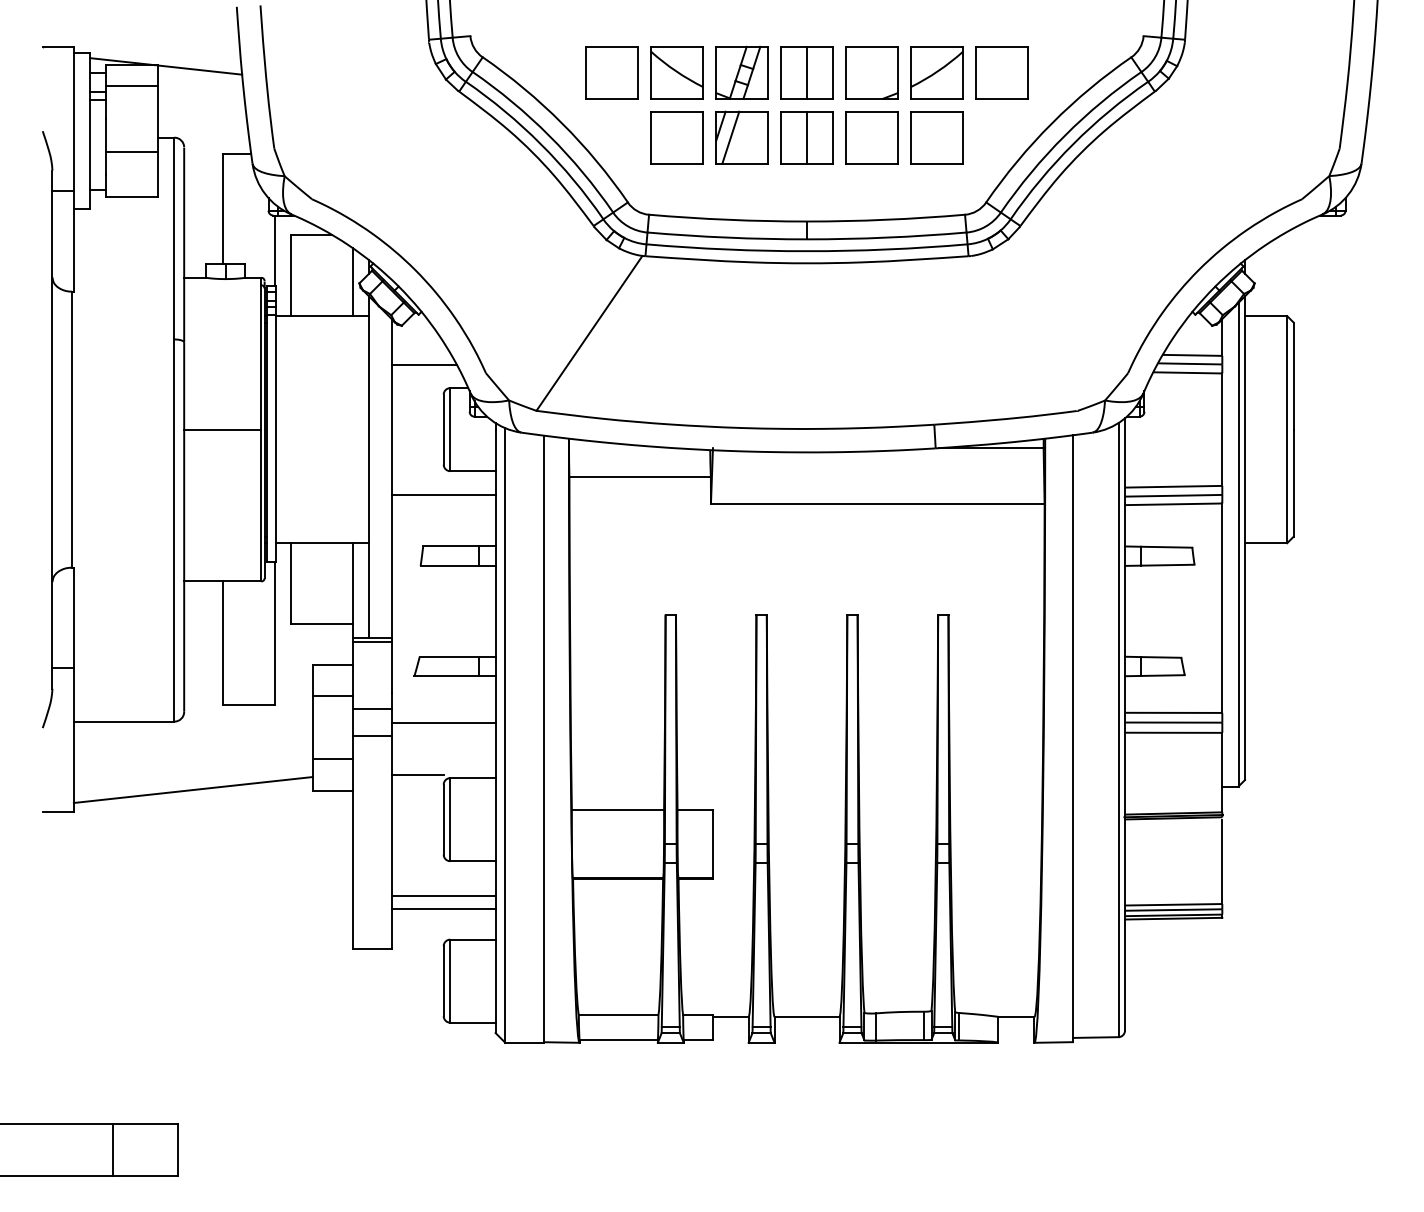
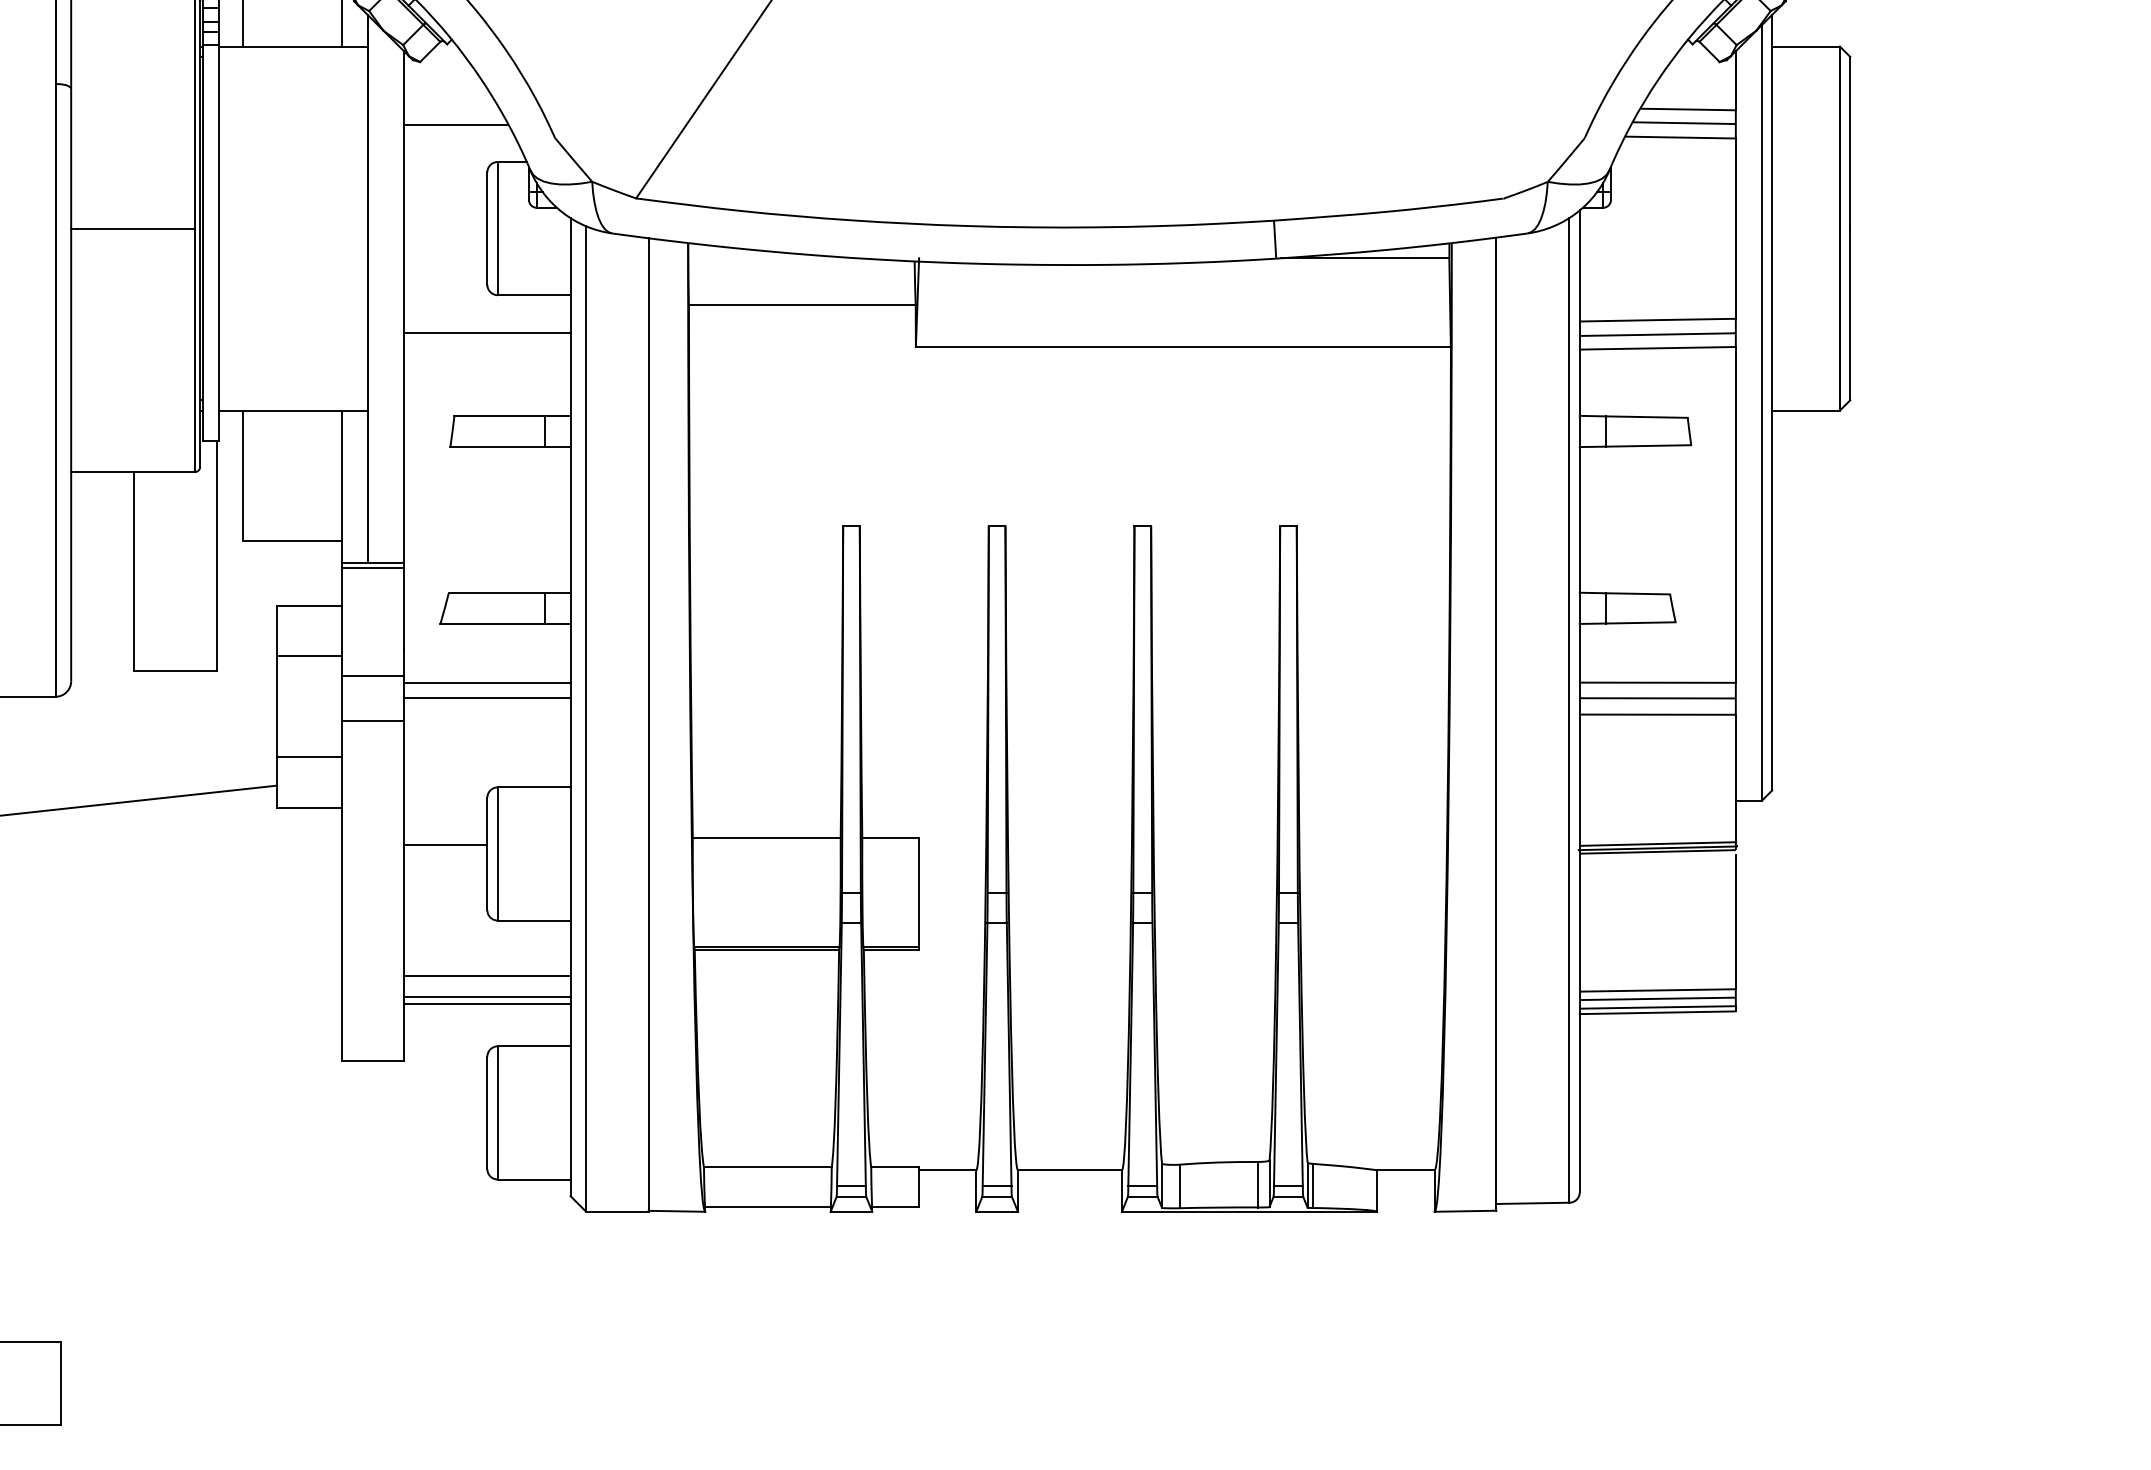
line: (443, 713) -> (486, 683), added
line: (417, 775) -> (445, 845), moved
line: (443, 913) -> (486, 1004), added

